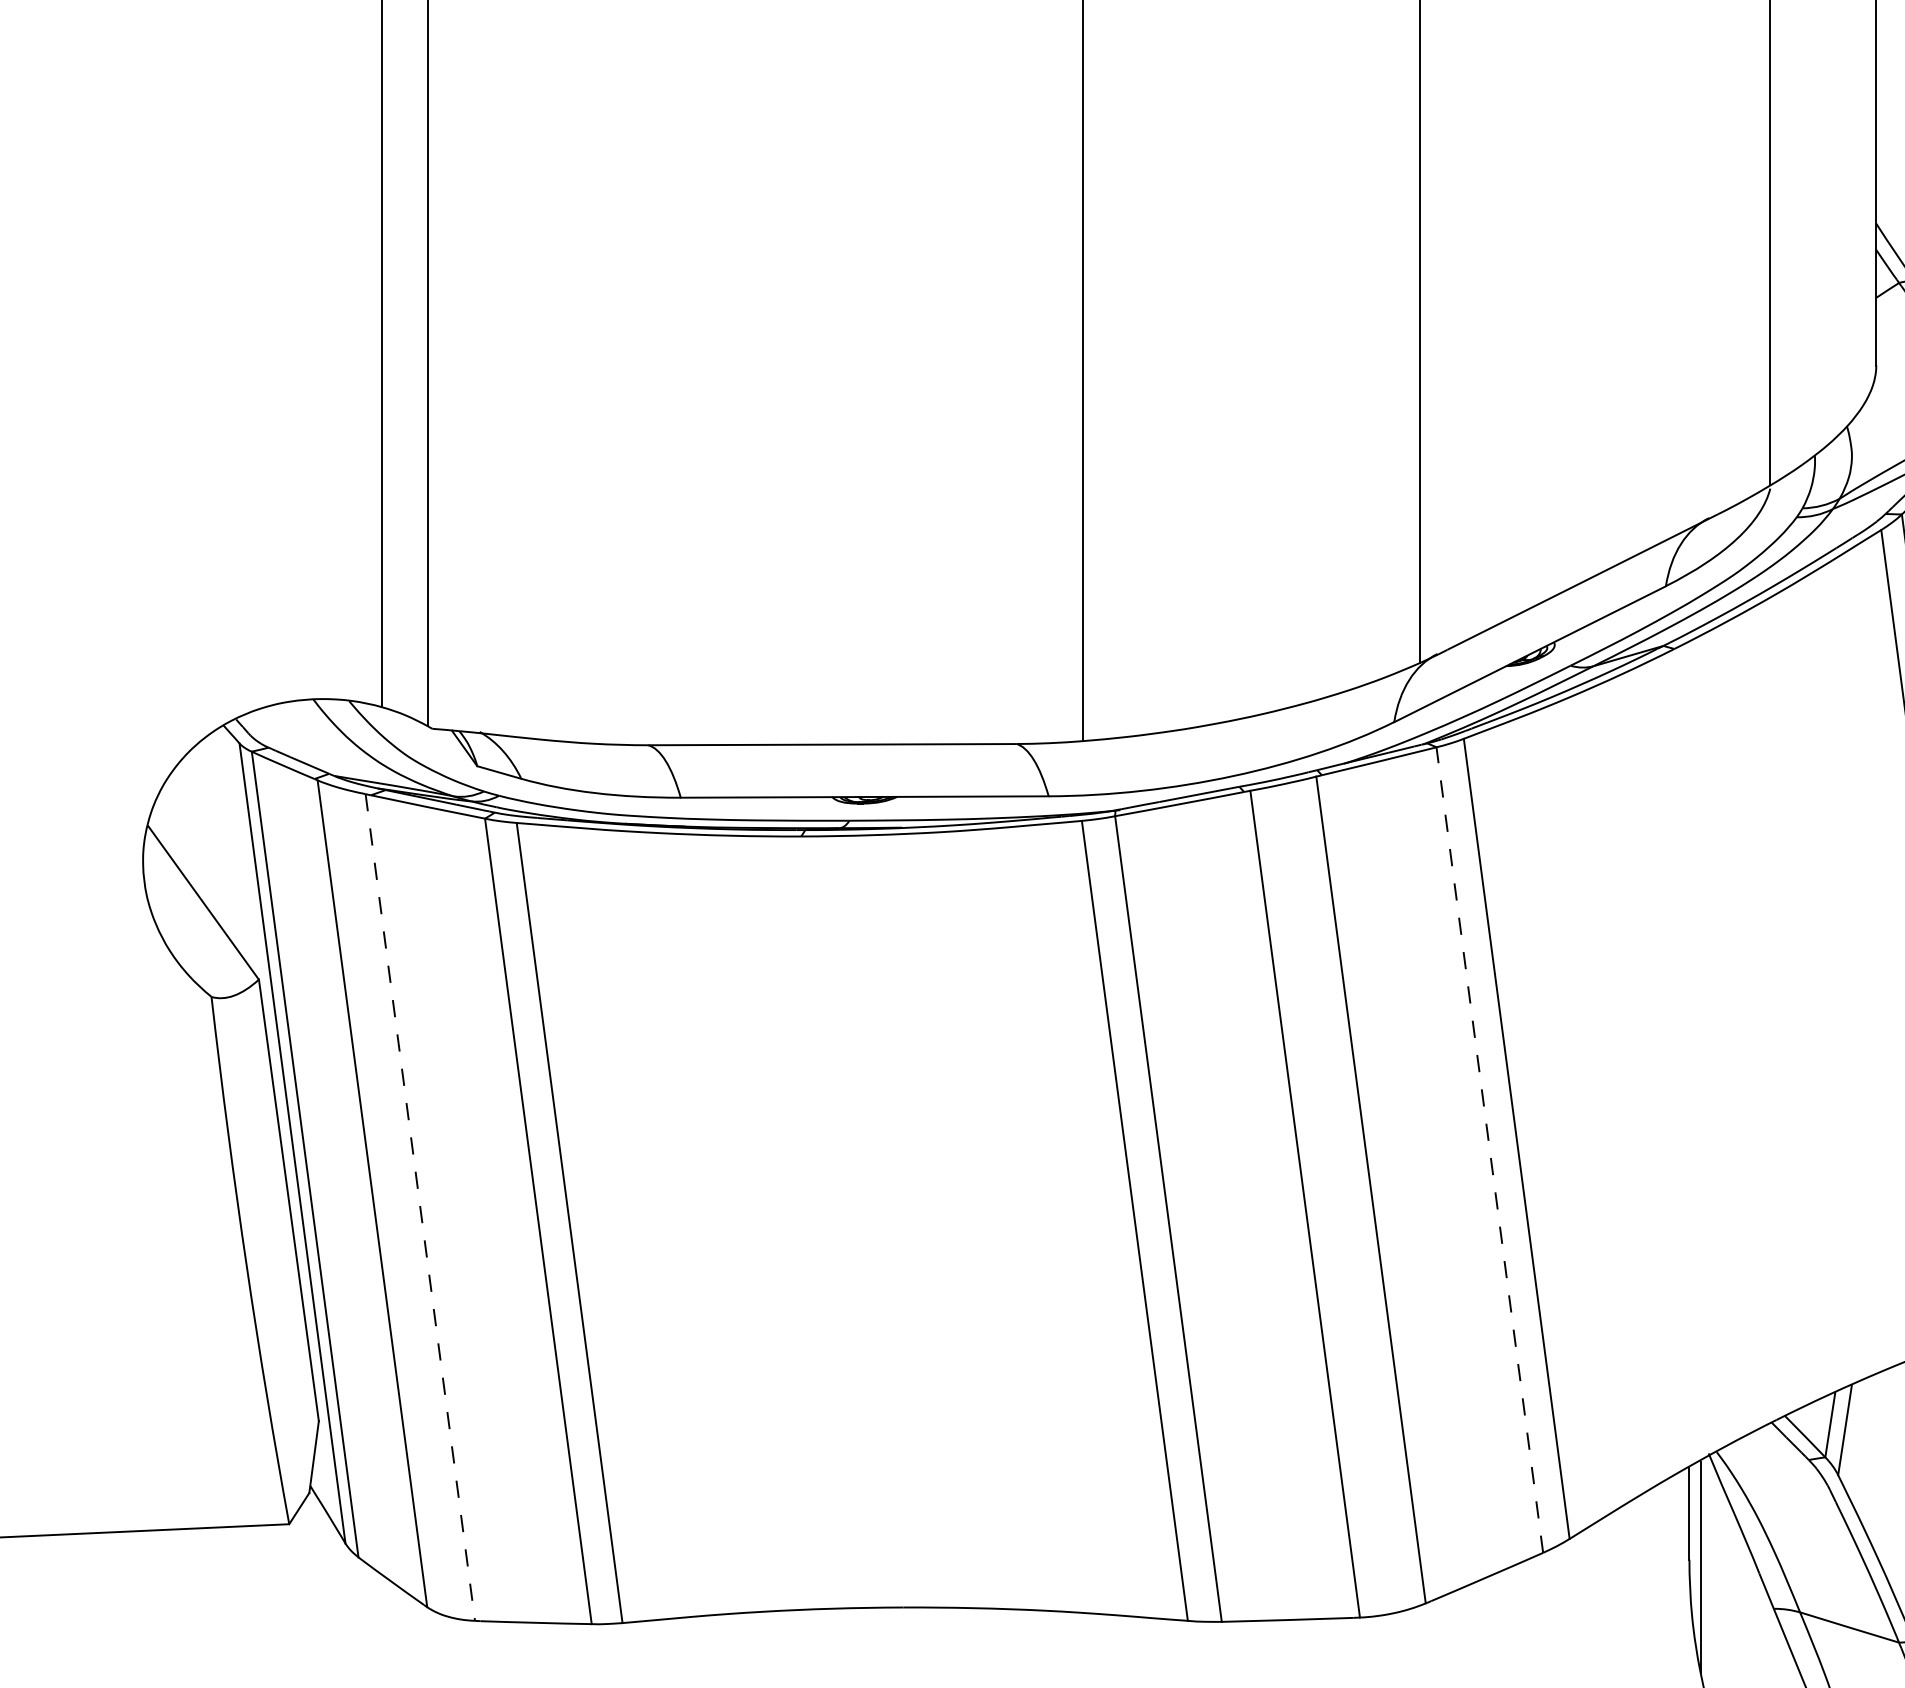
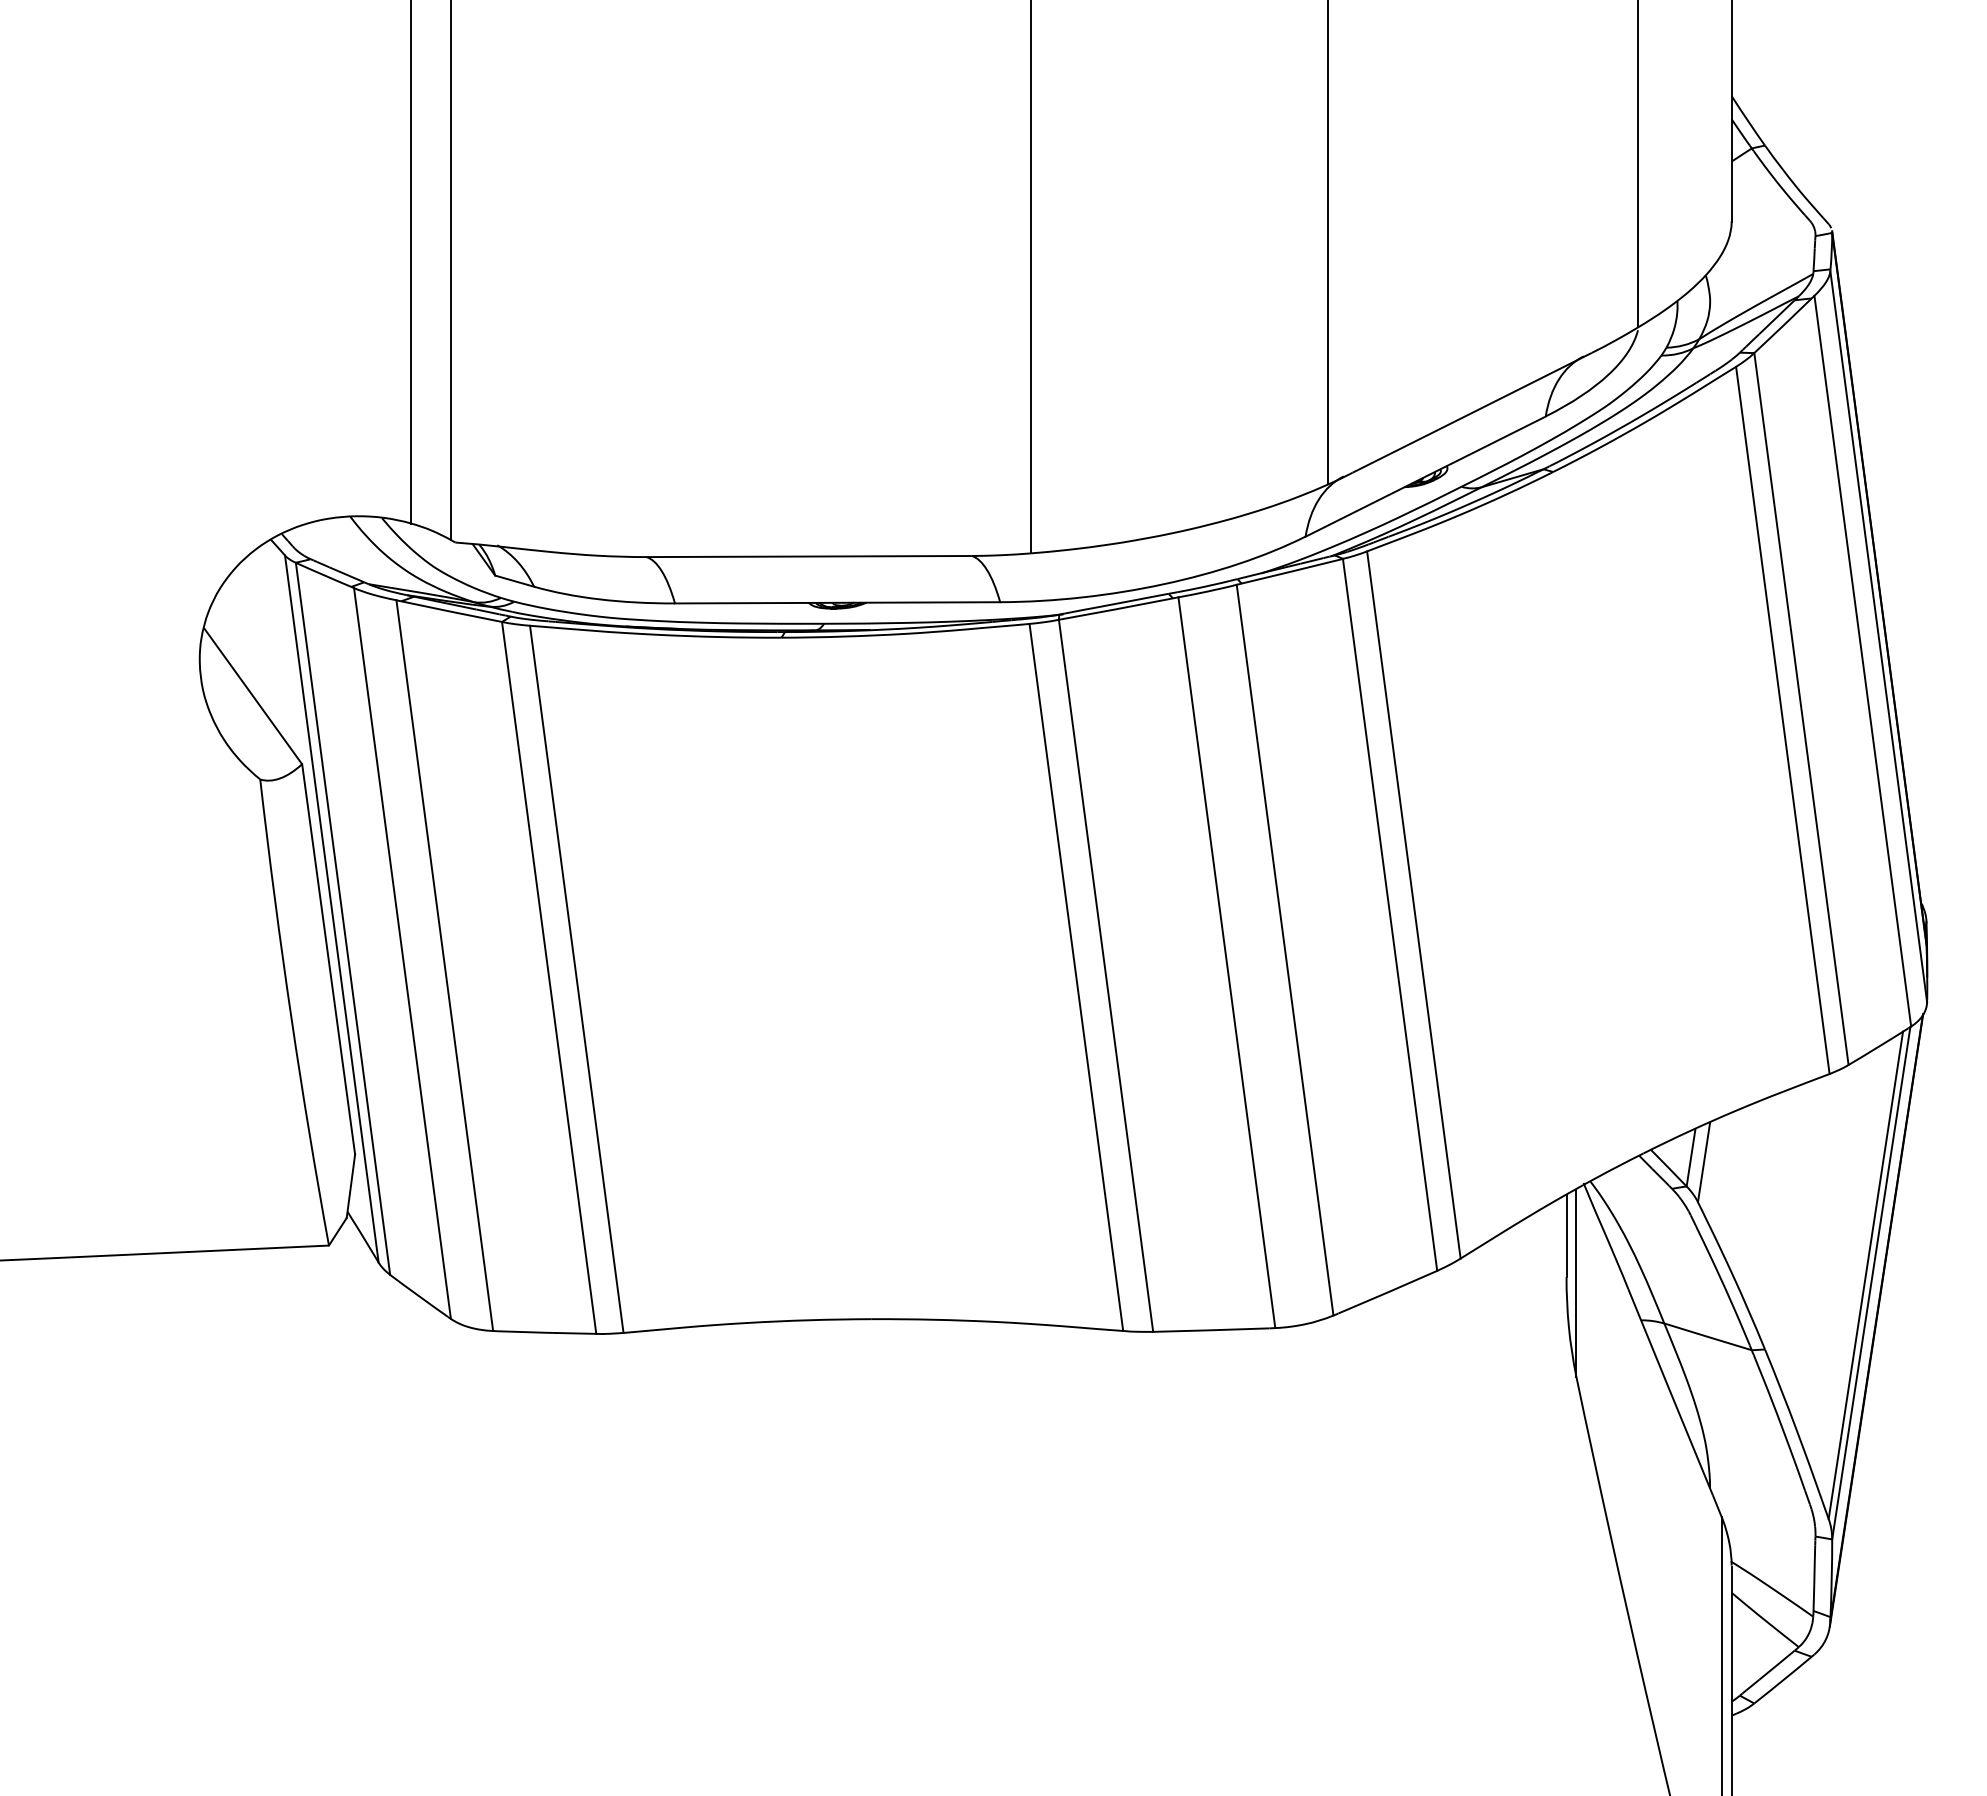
line: (1490, 1149) -> (1390, 914), dashed -> solid
line: (419, 1207) -> (444, 965), dashed -> solid

